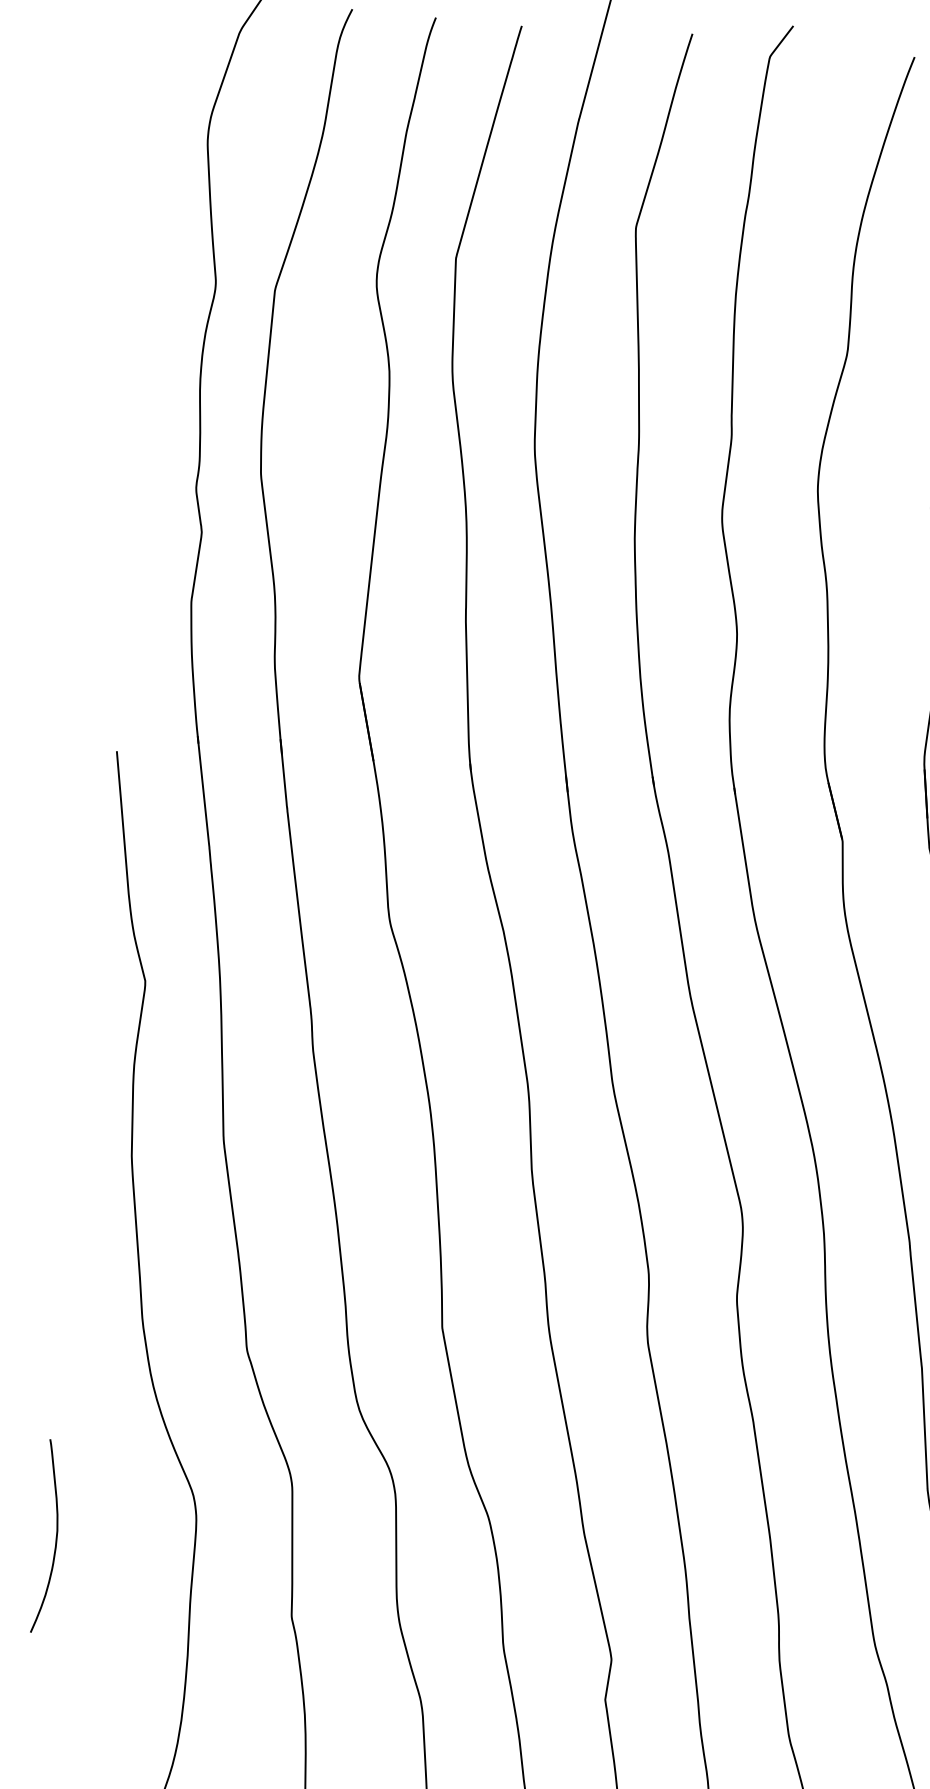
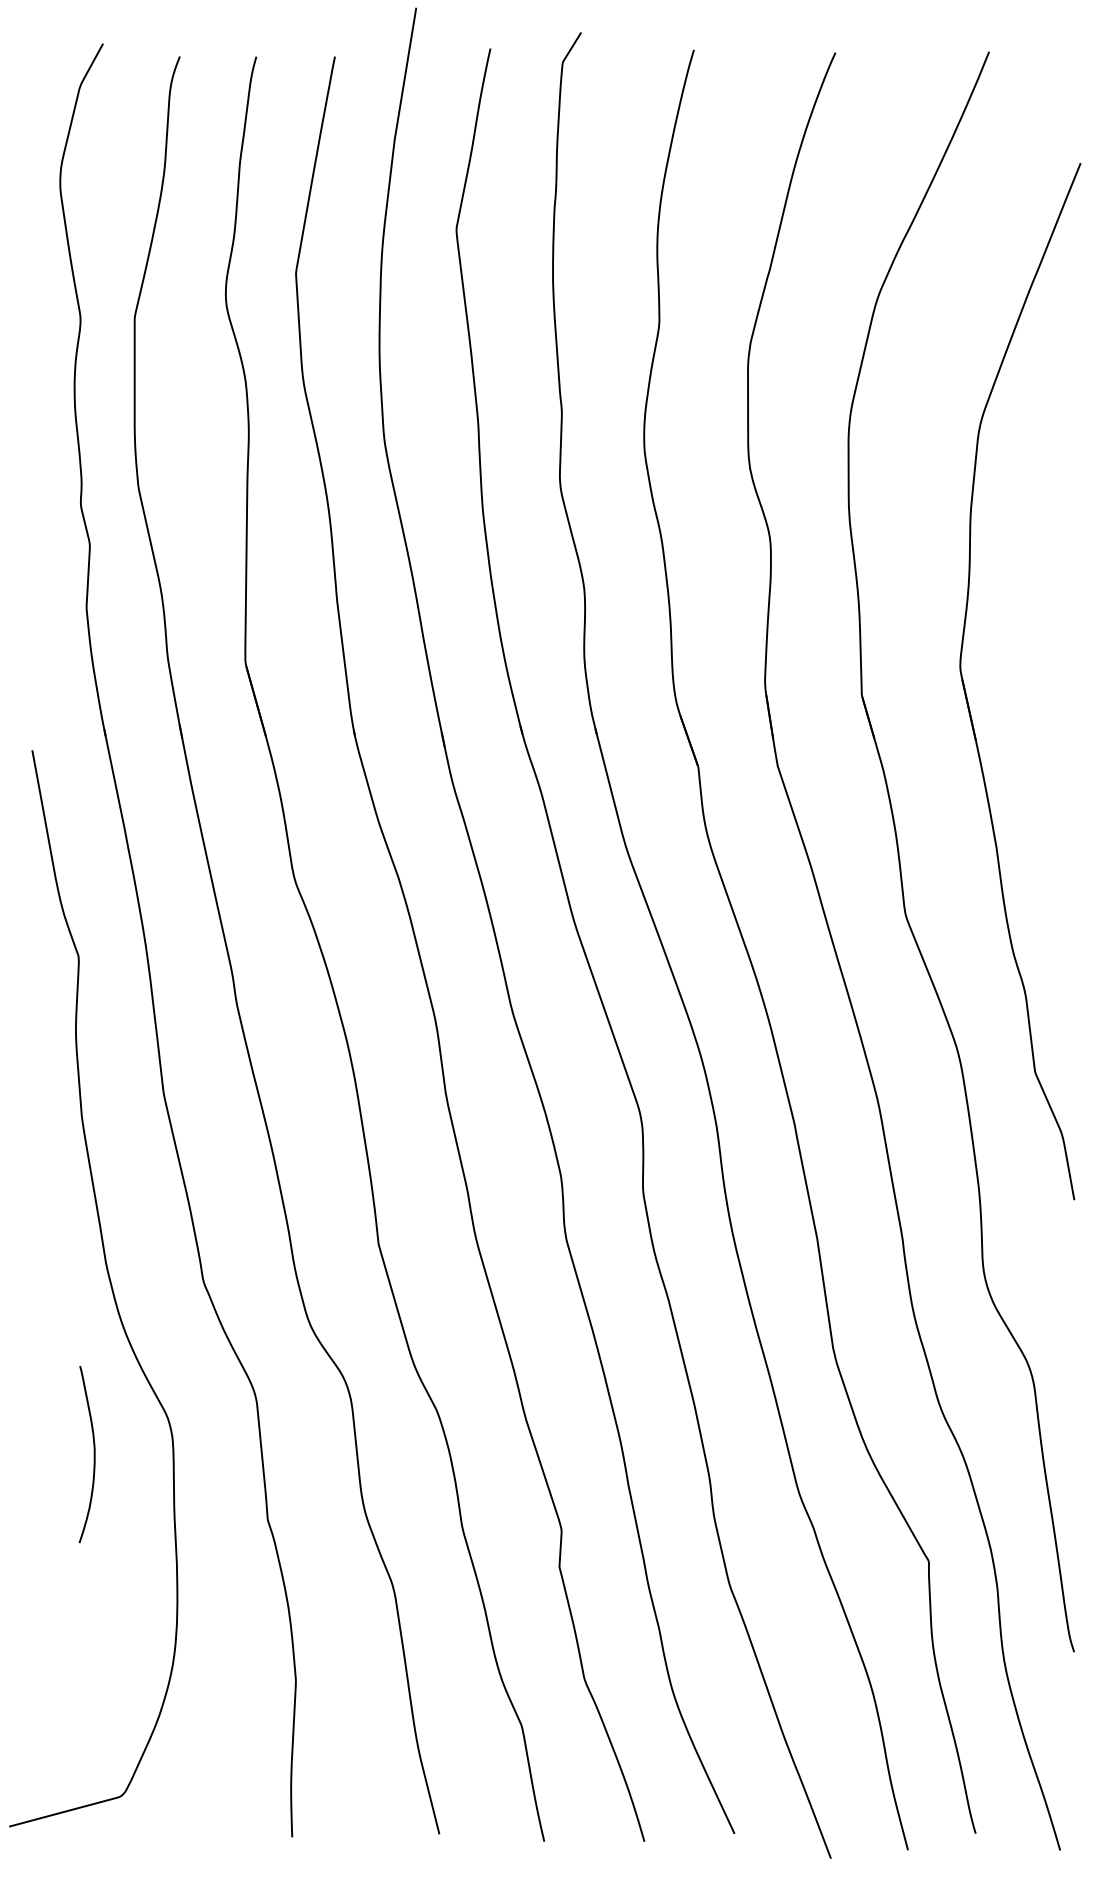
curve: (55, 1537) -> (93, 1454), moved

